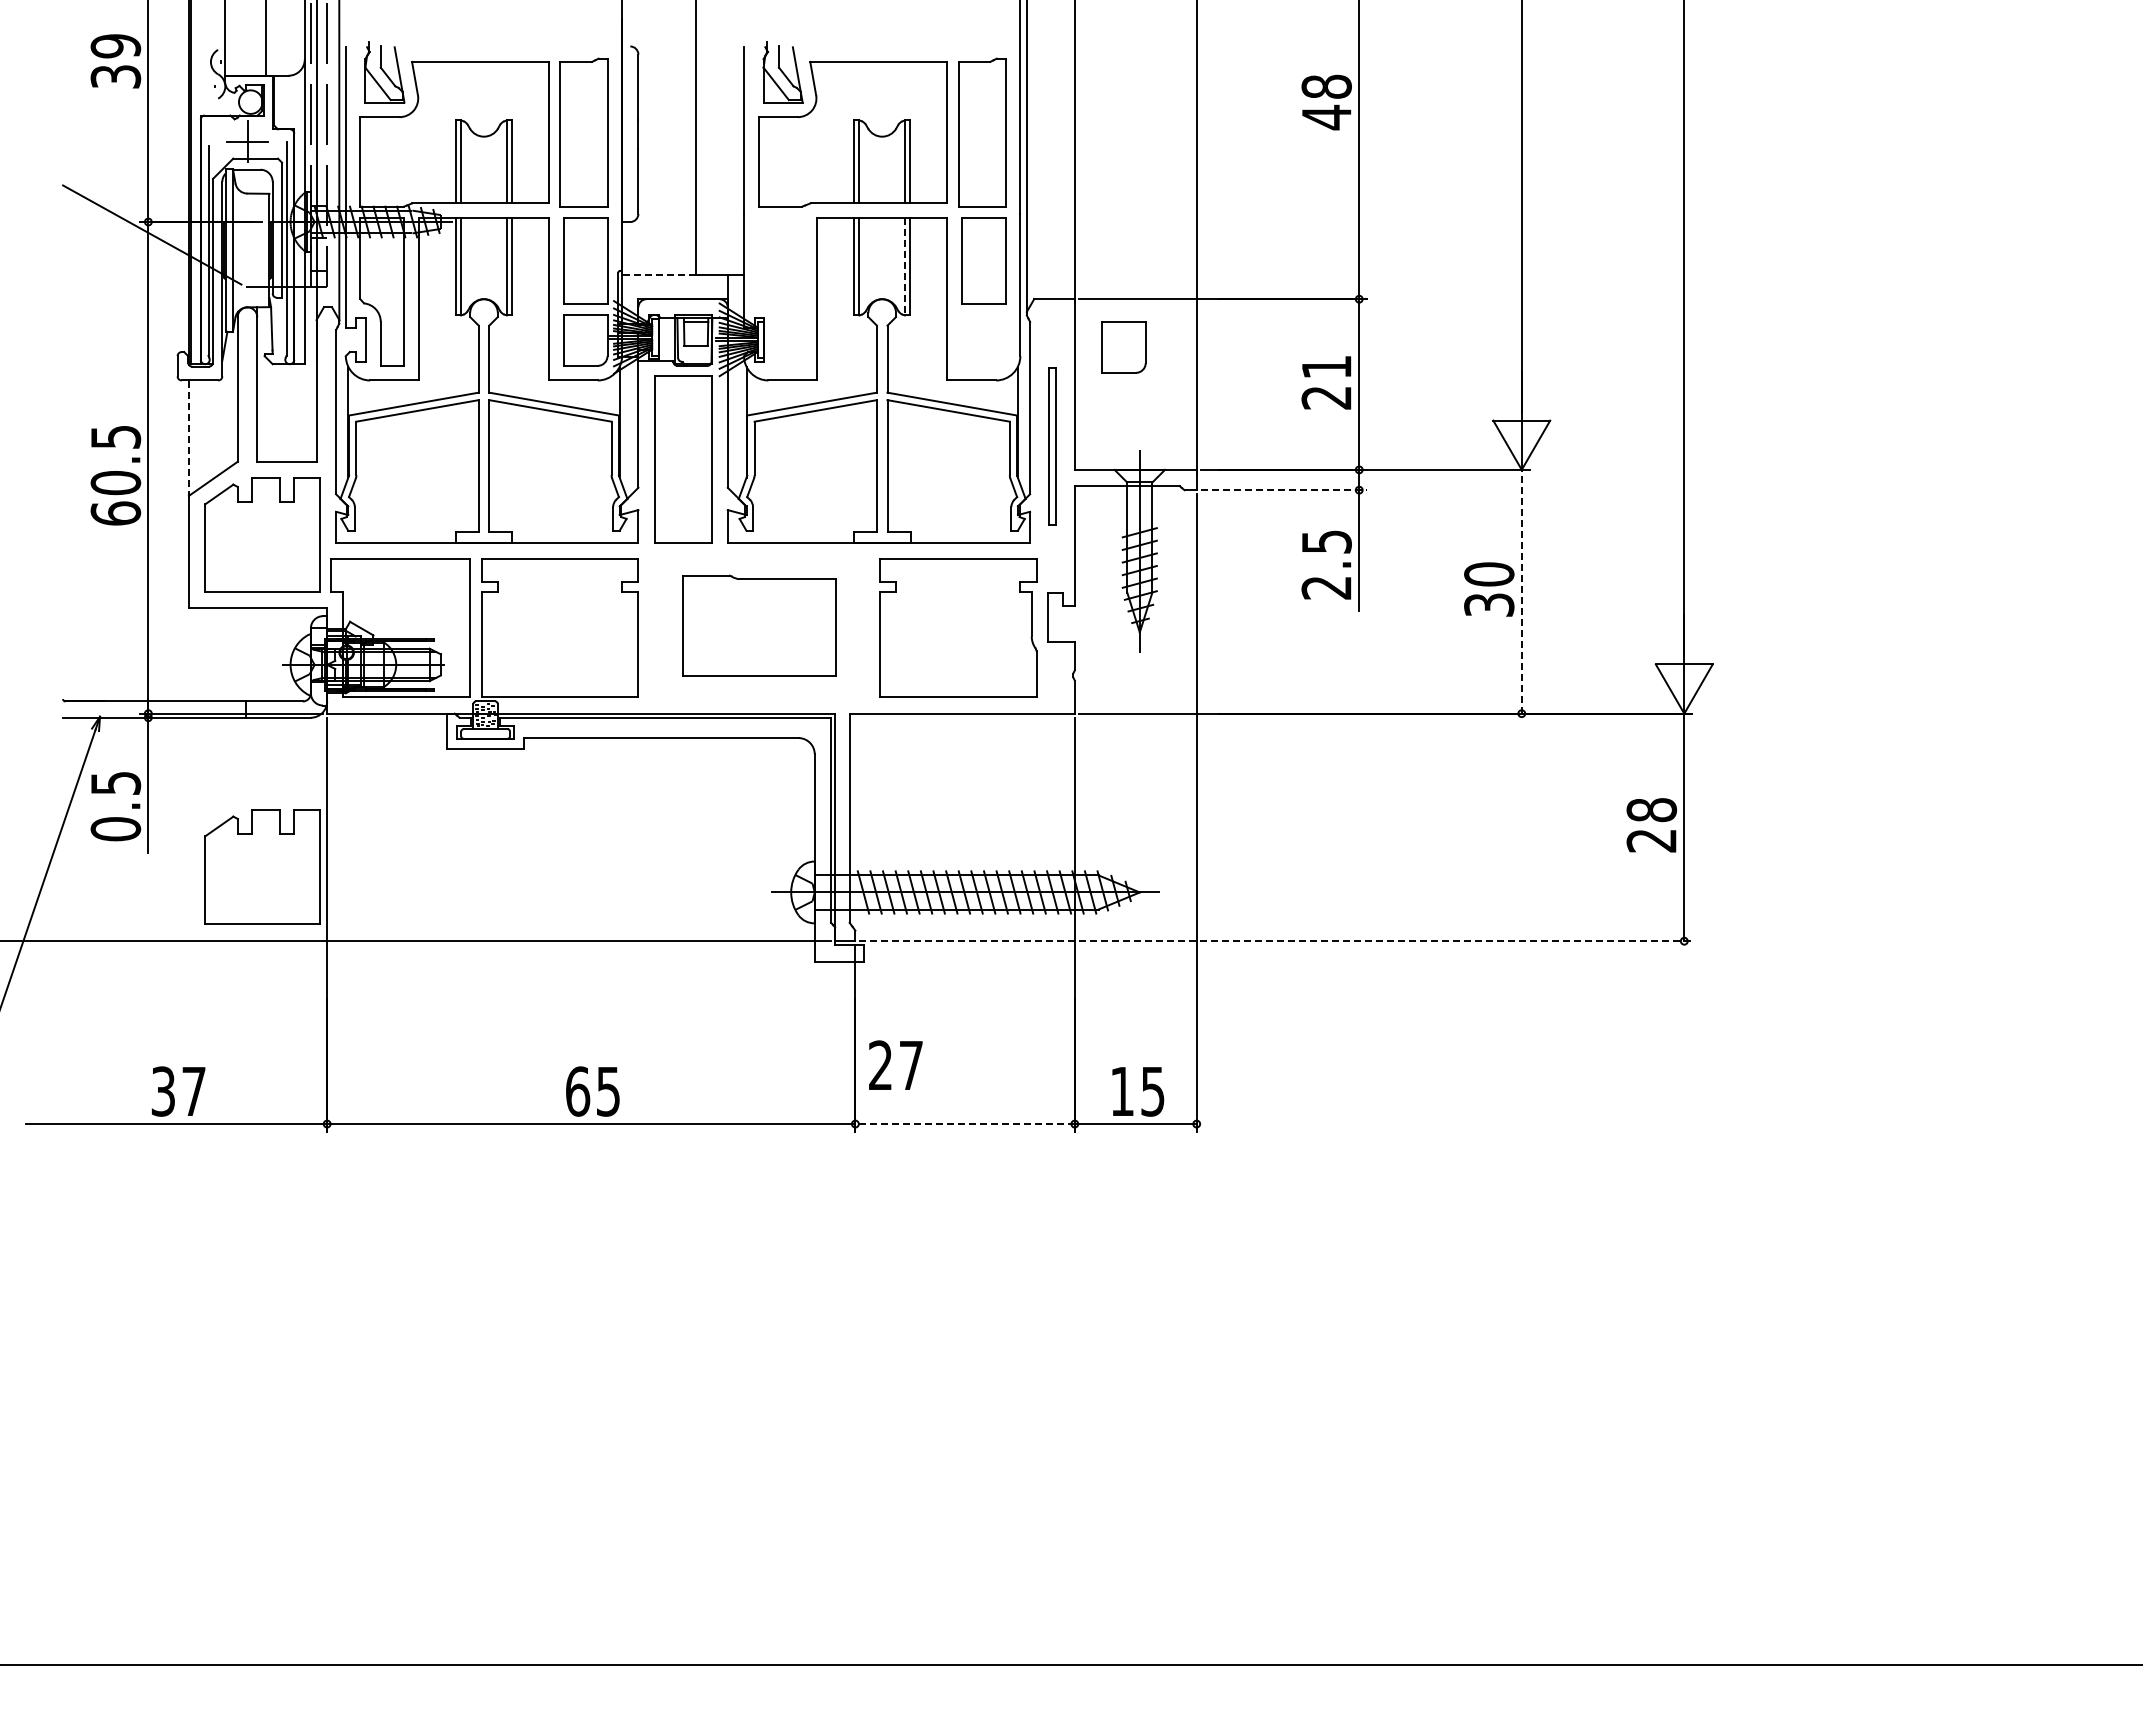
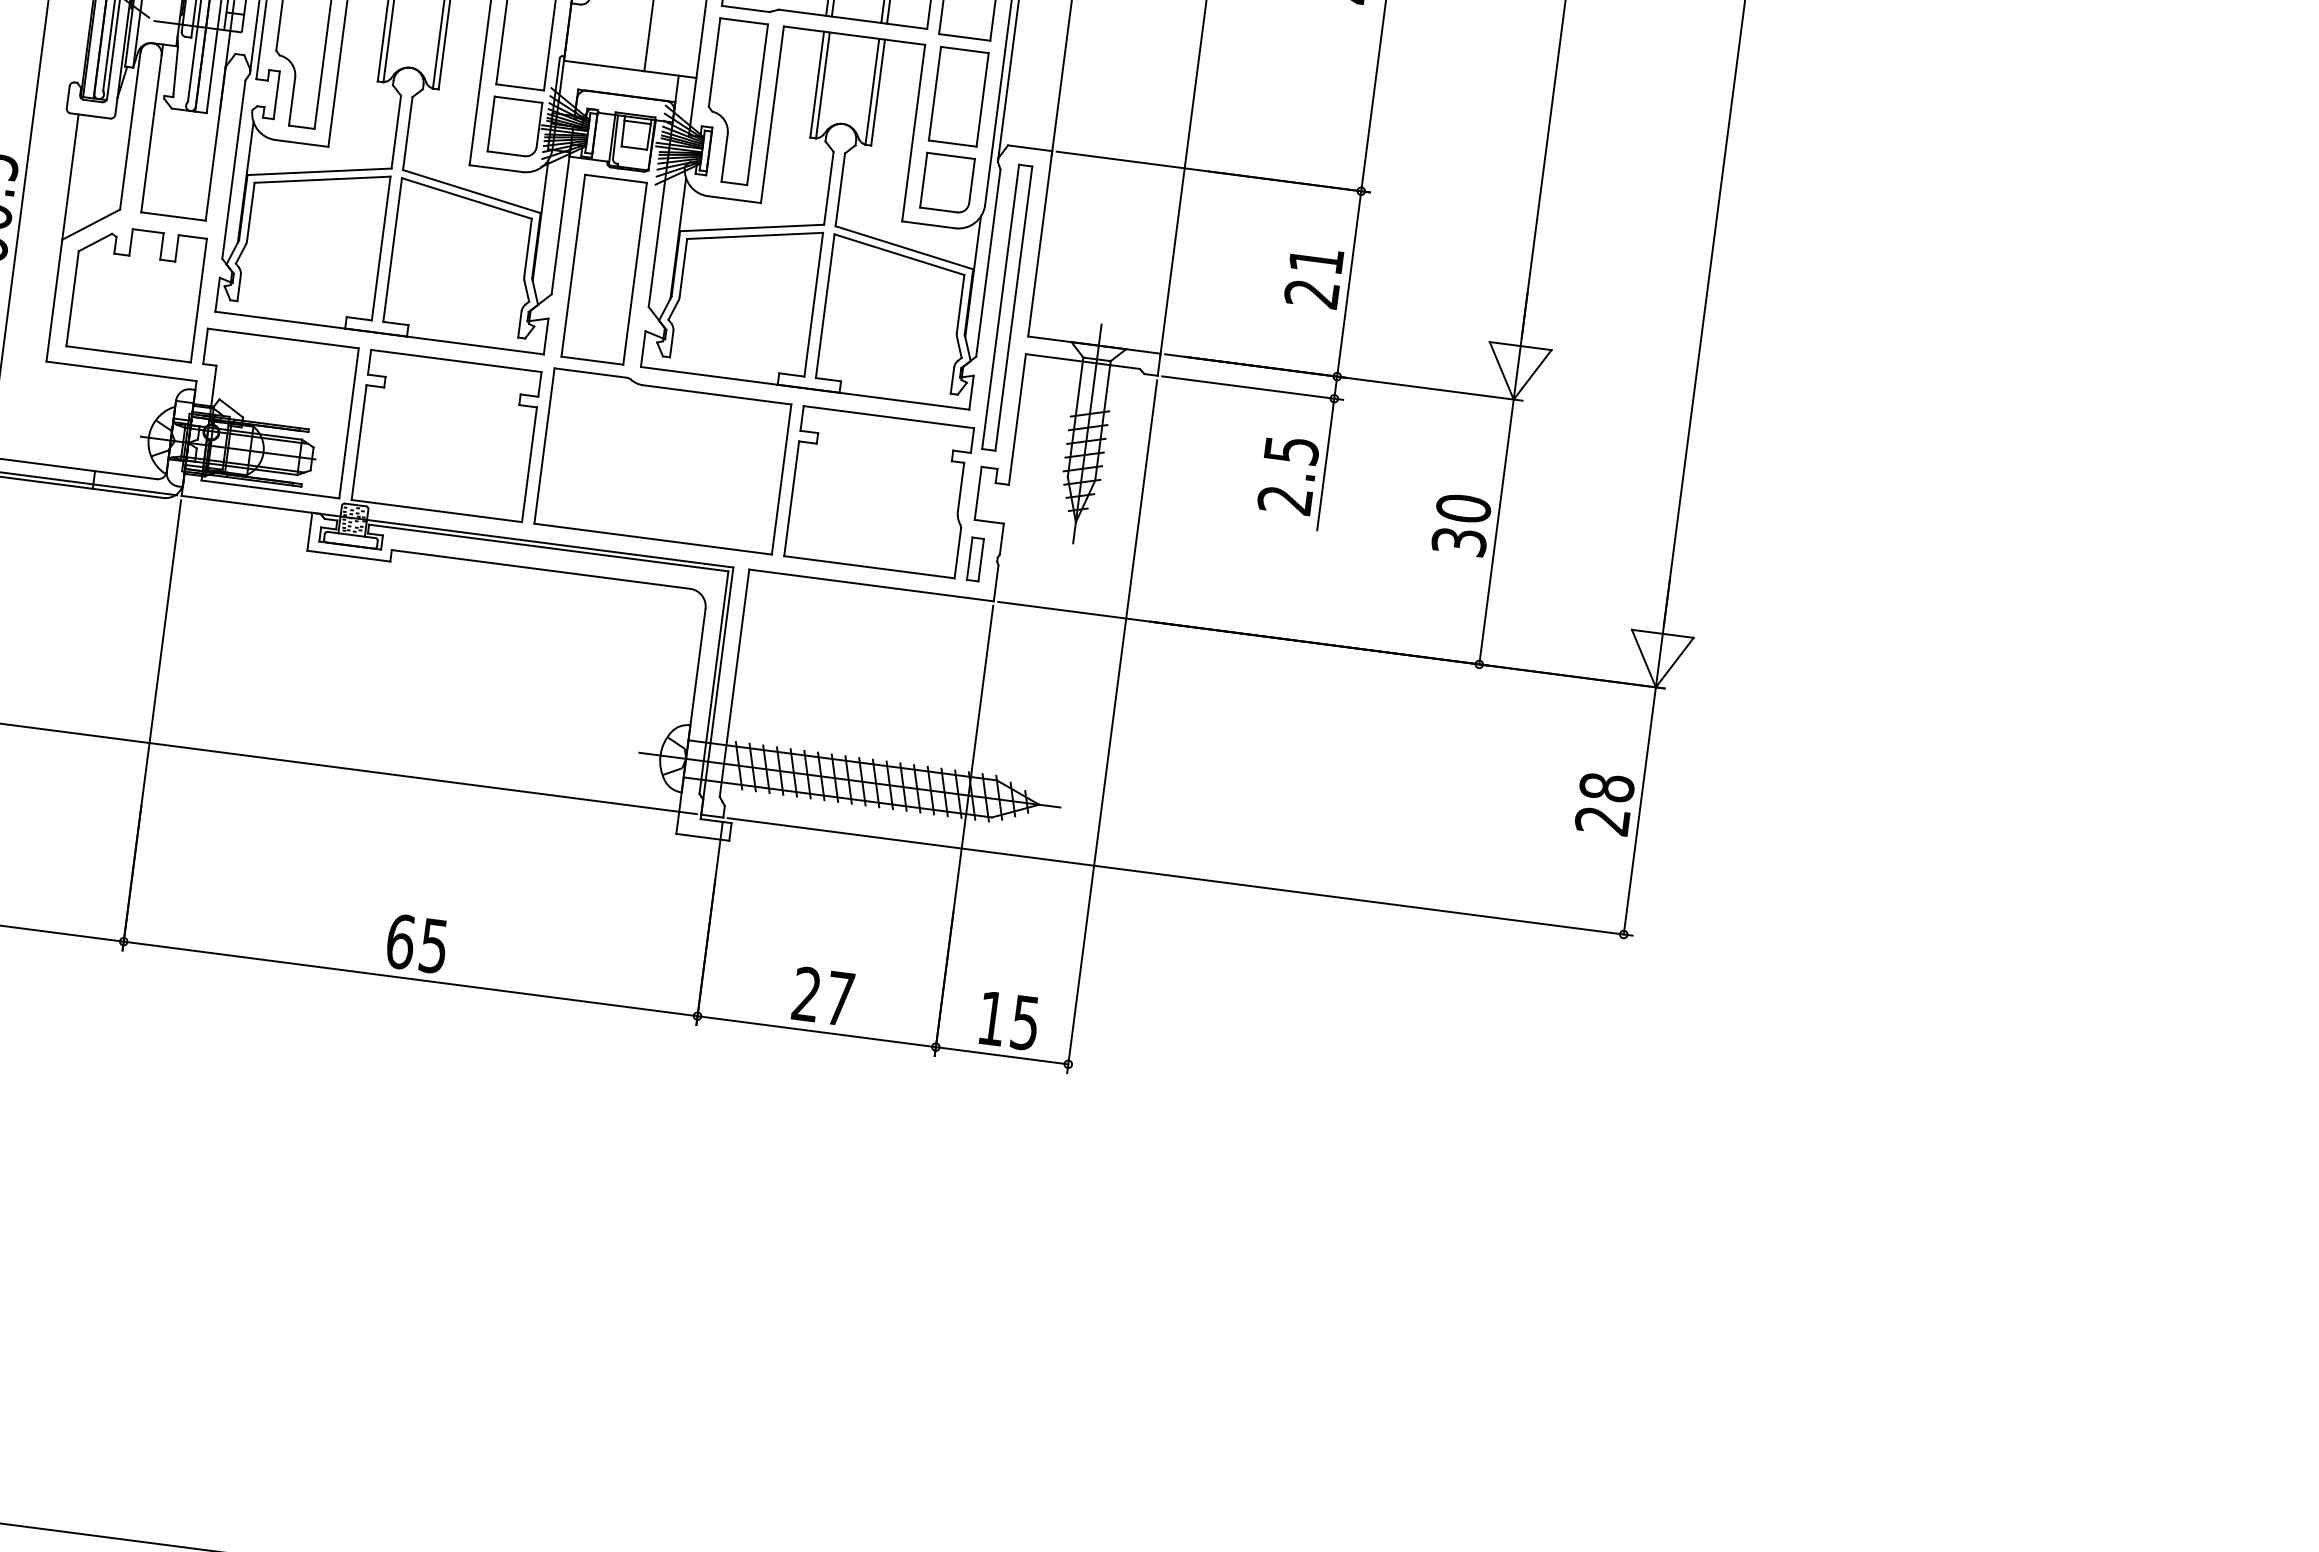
line: (904, 266) -> (871, 91), dashed -> solid
line: (659, 274) -> (604, 65), dashed -> solid
part: (780, 291) -> (733, 101), added
part: (1123, 347) -> (947, 183), moved
line: (189, 439) -> (70, 178), dashed -> solid
part: (1052, 445) -> (1007, 306), size x1.67
line: (1284, 490) -> (1253, 388), dashed -> solid
line: (1521, 591) -> (1496, 531), dashed -> solid
part: (758, 625) -> (662, 460), size x1.43
part: (1053, 677) -> (975, 559), added
part: (262, 866) -> (89, 652), removed
line: (1276, 941) -> (1180, 877), dashed -> solid
text: (895, 1064) -> (822, 995), moved
line: (965, 1124) -> (817, 1032), dashed -> solid

